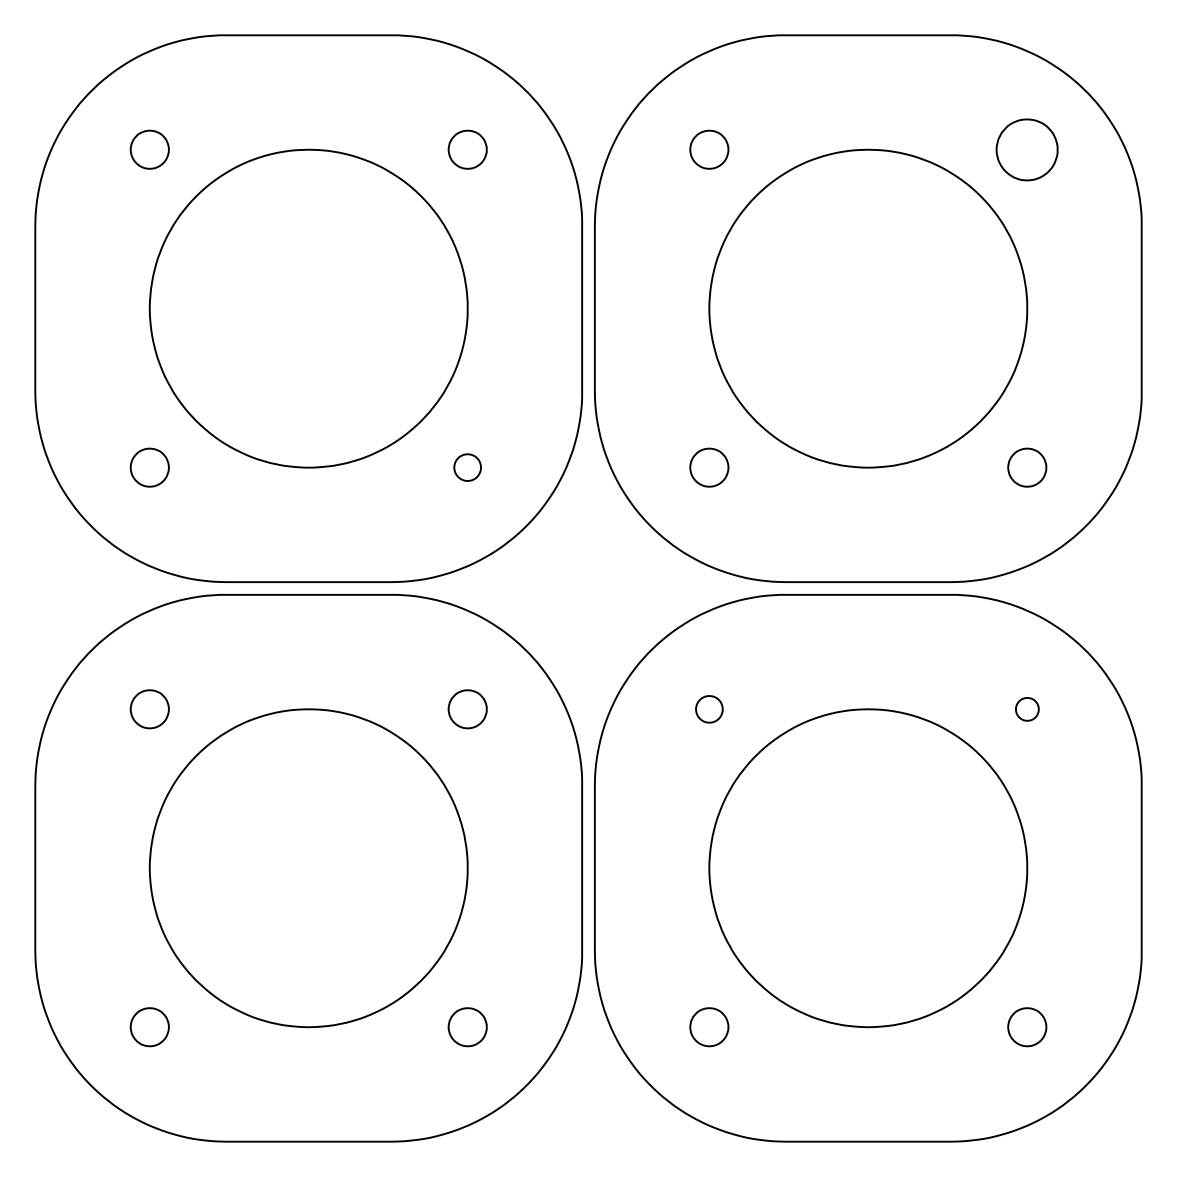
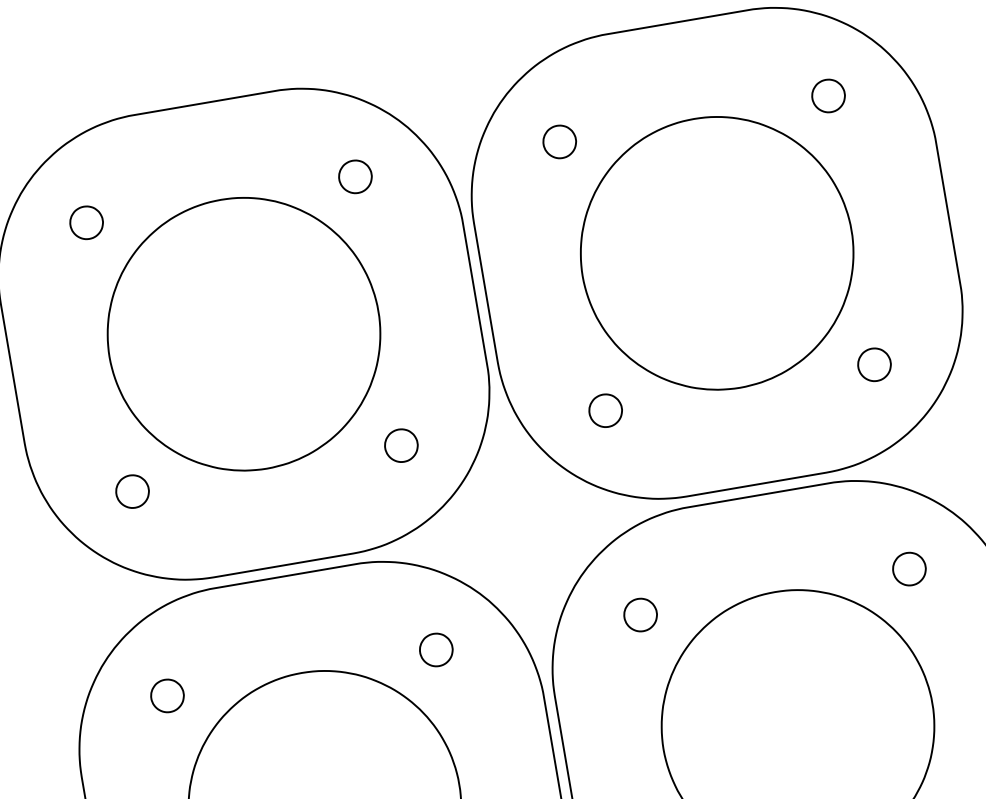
part: (1027, 149) -> (828, 95), size x0.62
part: (467, 467) -> (401, 445), size x1.43
part: (709, 709) -> (640, 615), size x1.43
part: (1027, 709) -> (909, 569), size x1.67

